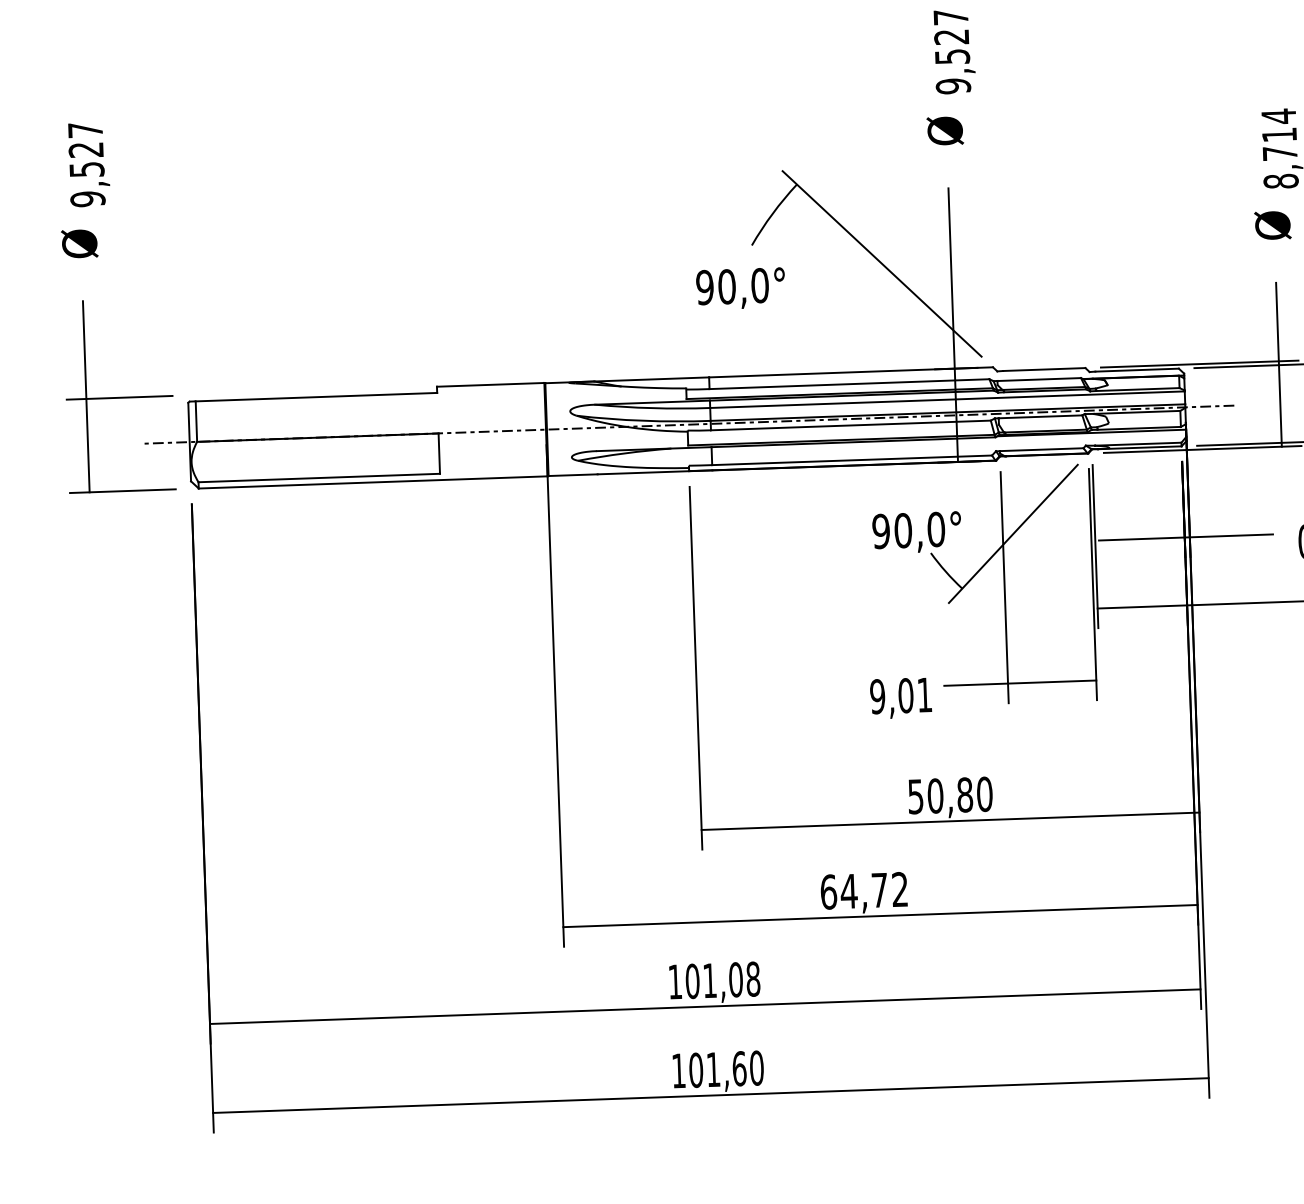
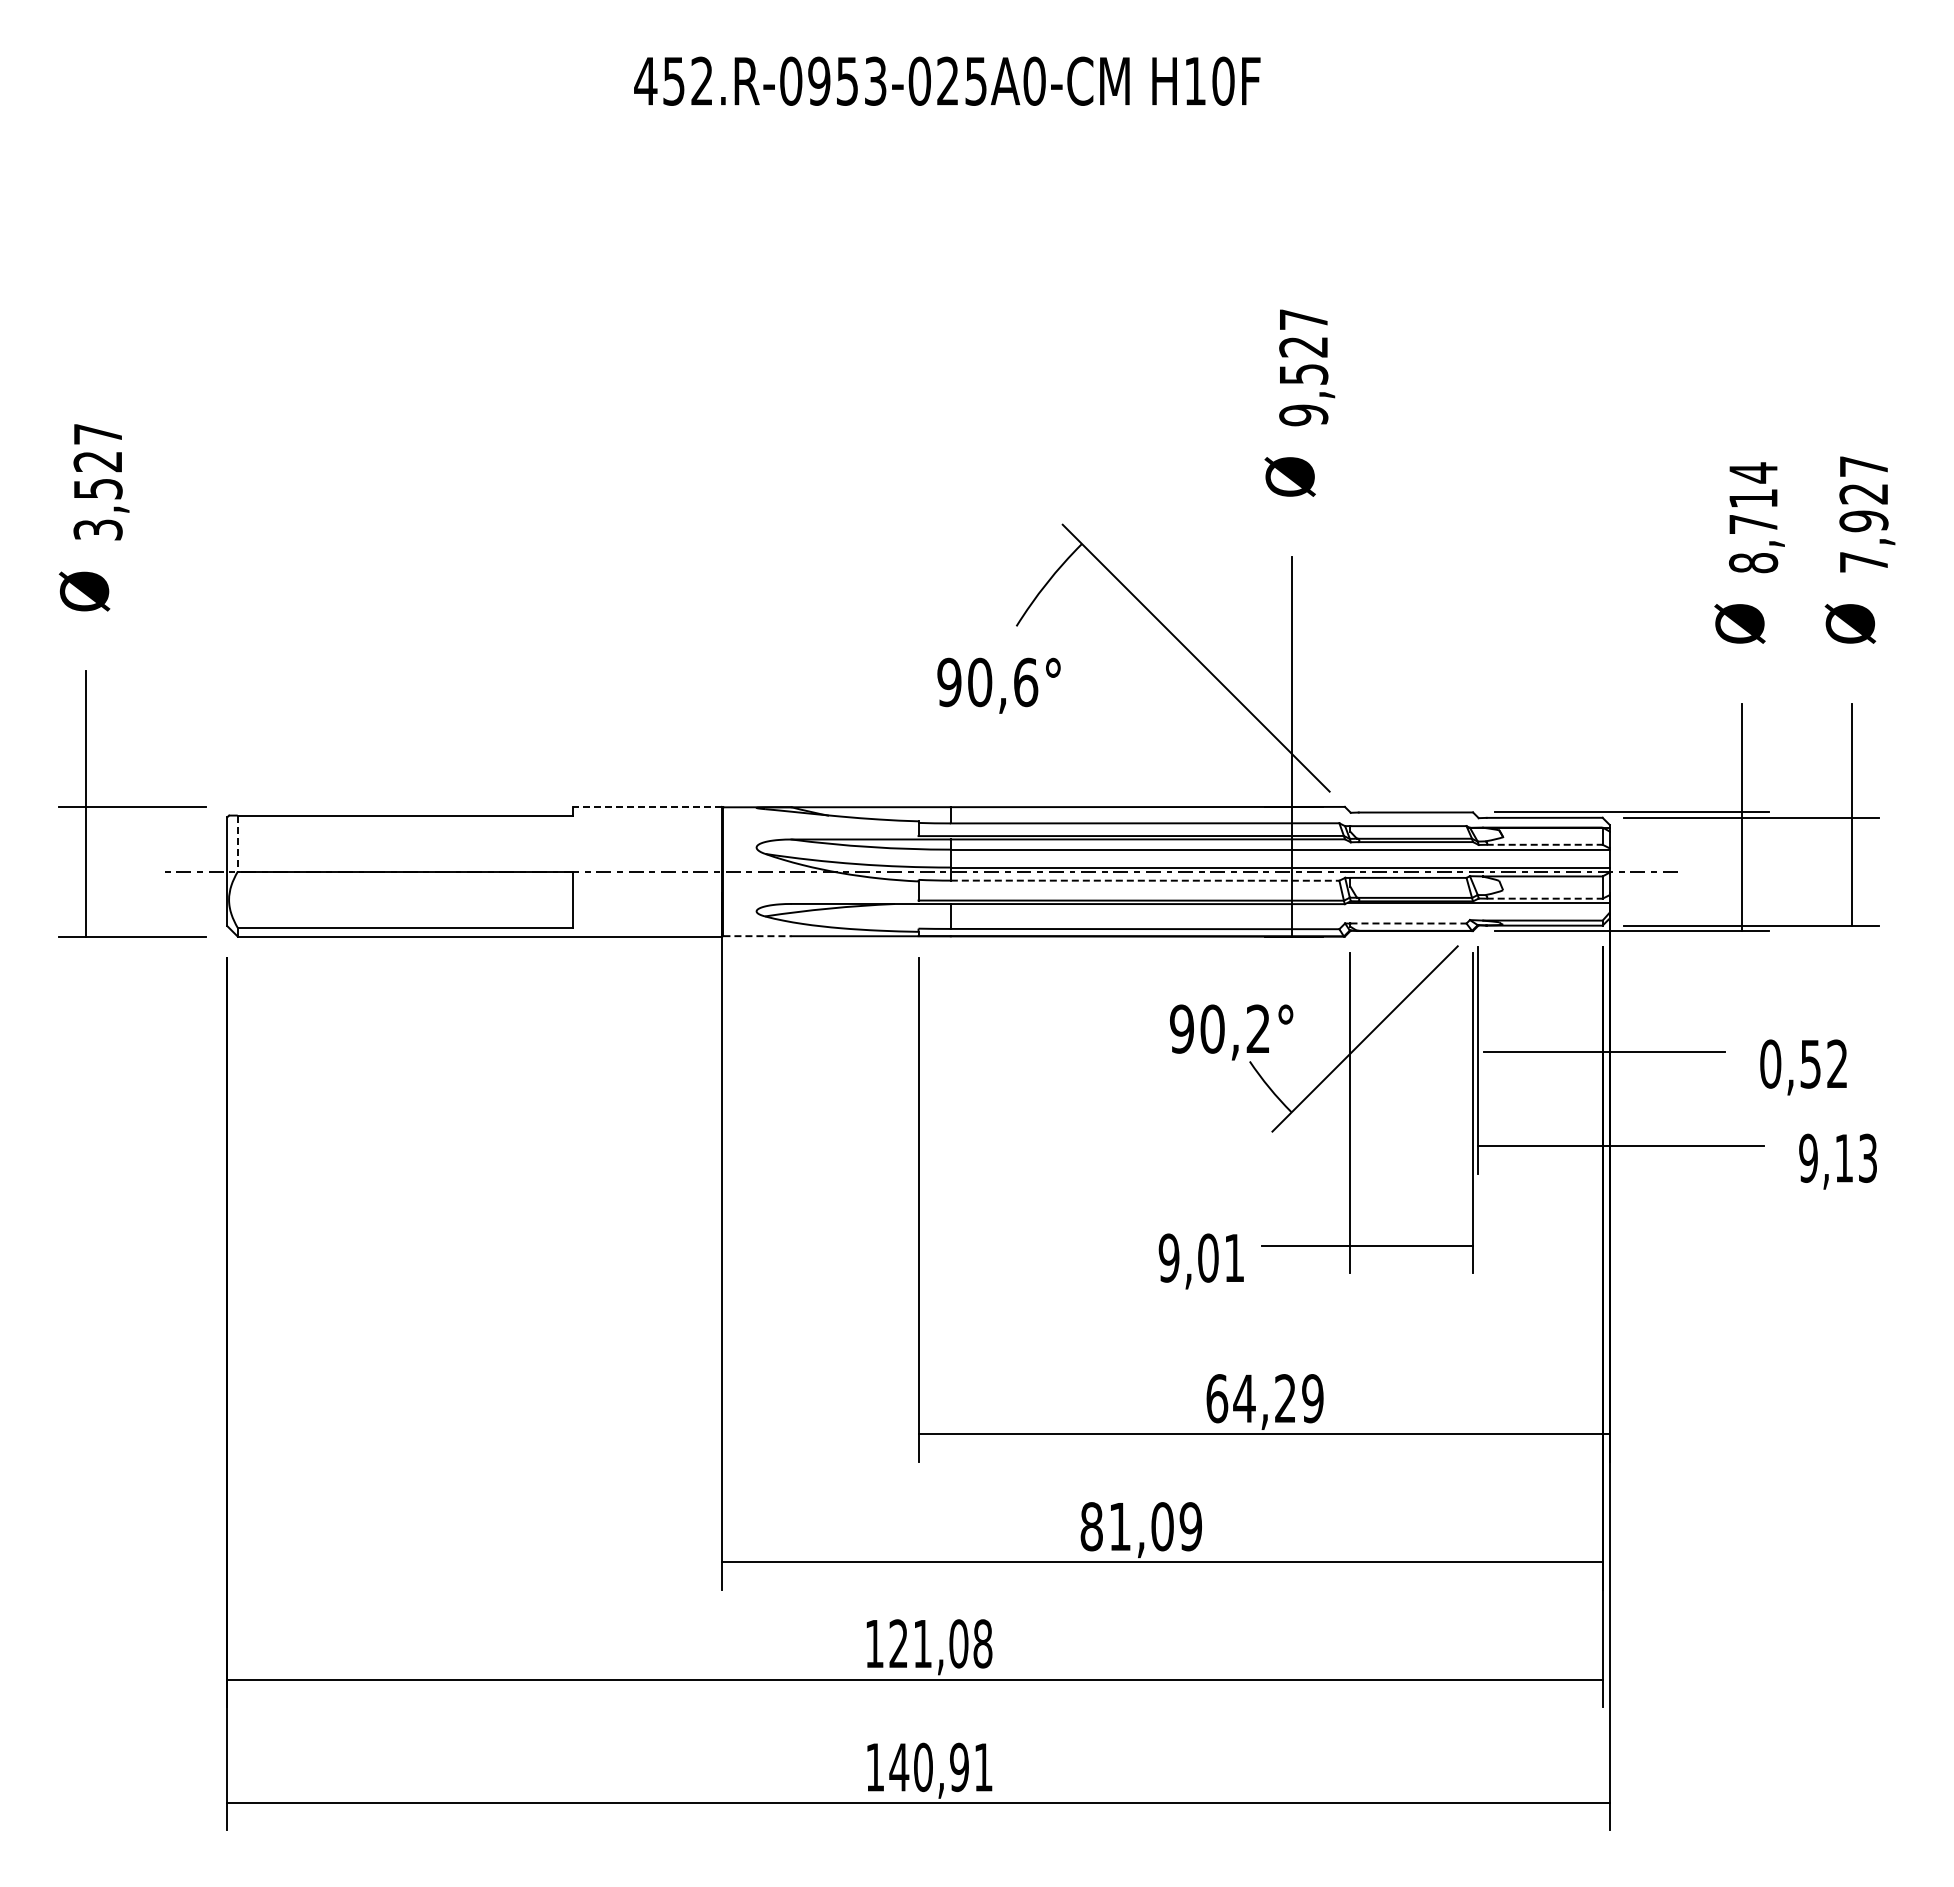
text: (87, 198) -> (97, 529), 9,527 -> 3,527
text: (760, 284) -> (1026, 681), 90,0° -> 90,6°
line: (490, 384) -> (647, 806), solid -> dashed
line: (1137, 389) -> (1544, 844), solid -> dashed
line: (196, 422) -> (237, 844), solid -> dashed
line: (851, 425) -> (1145, 880), solid -> dashed
line: (1139, 428) -> (1544, 898), solid -> dashed
line: (1041, 449) -> (1408, 923), solid -> dashed
line: (573, 475) -> (757, 936), solid -> dashed
text: (936, 529) -> (1258, 1028), 90,0° -> 90,2°
text: (949, 795) -> (1264, 1398), 50,80 -> 64,29
text: (863, 890) -> (1140, 1526), 64,72 -> 81,09
text: (692, 981) -> (898, 1643), 101,08 -> 121,08
text: (726, 1069) -> (941, 1767), 101,60 -> 140,91

